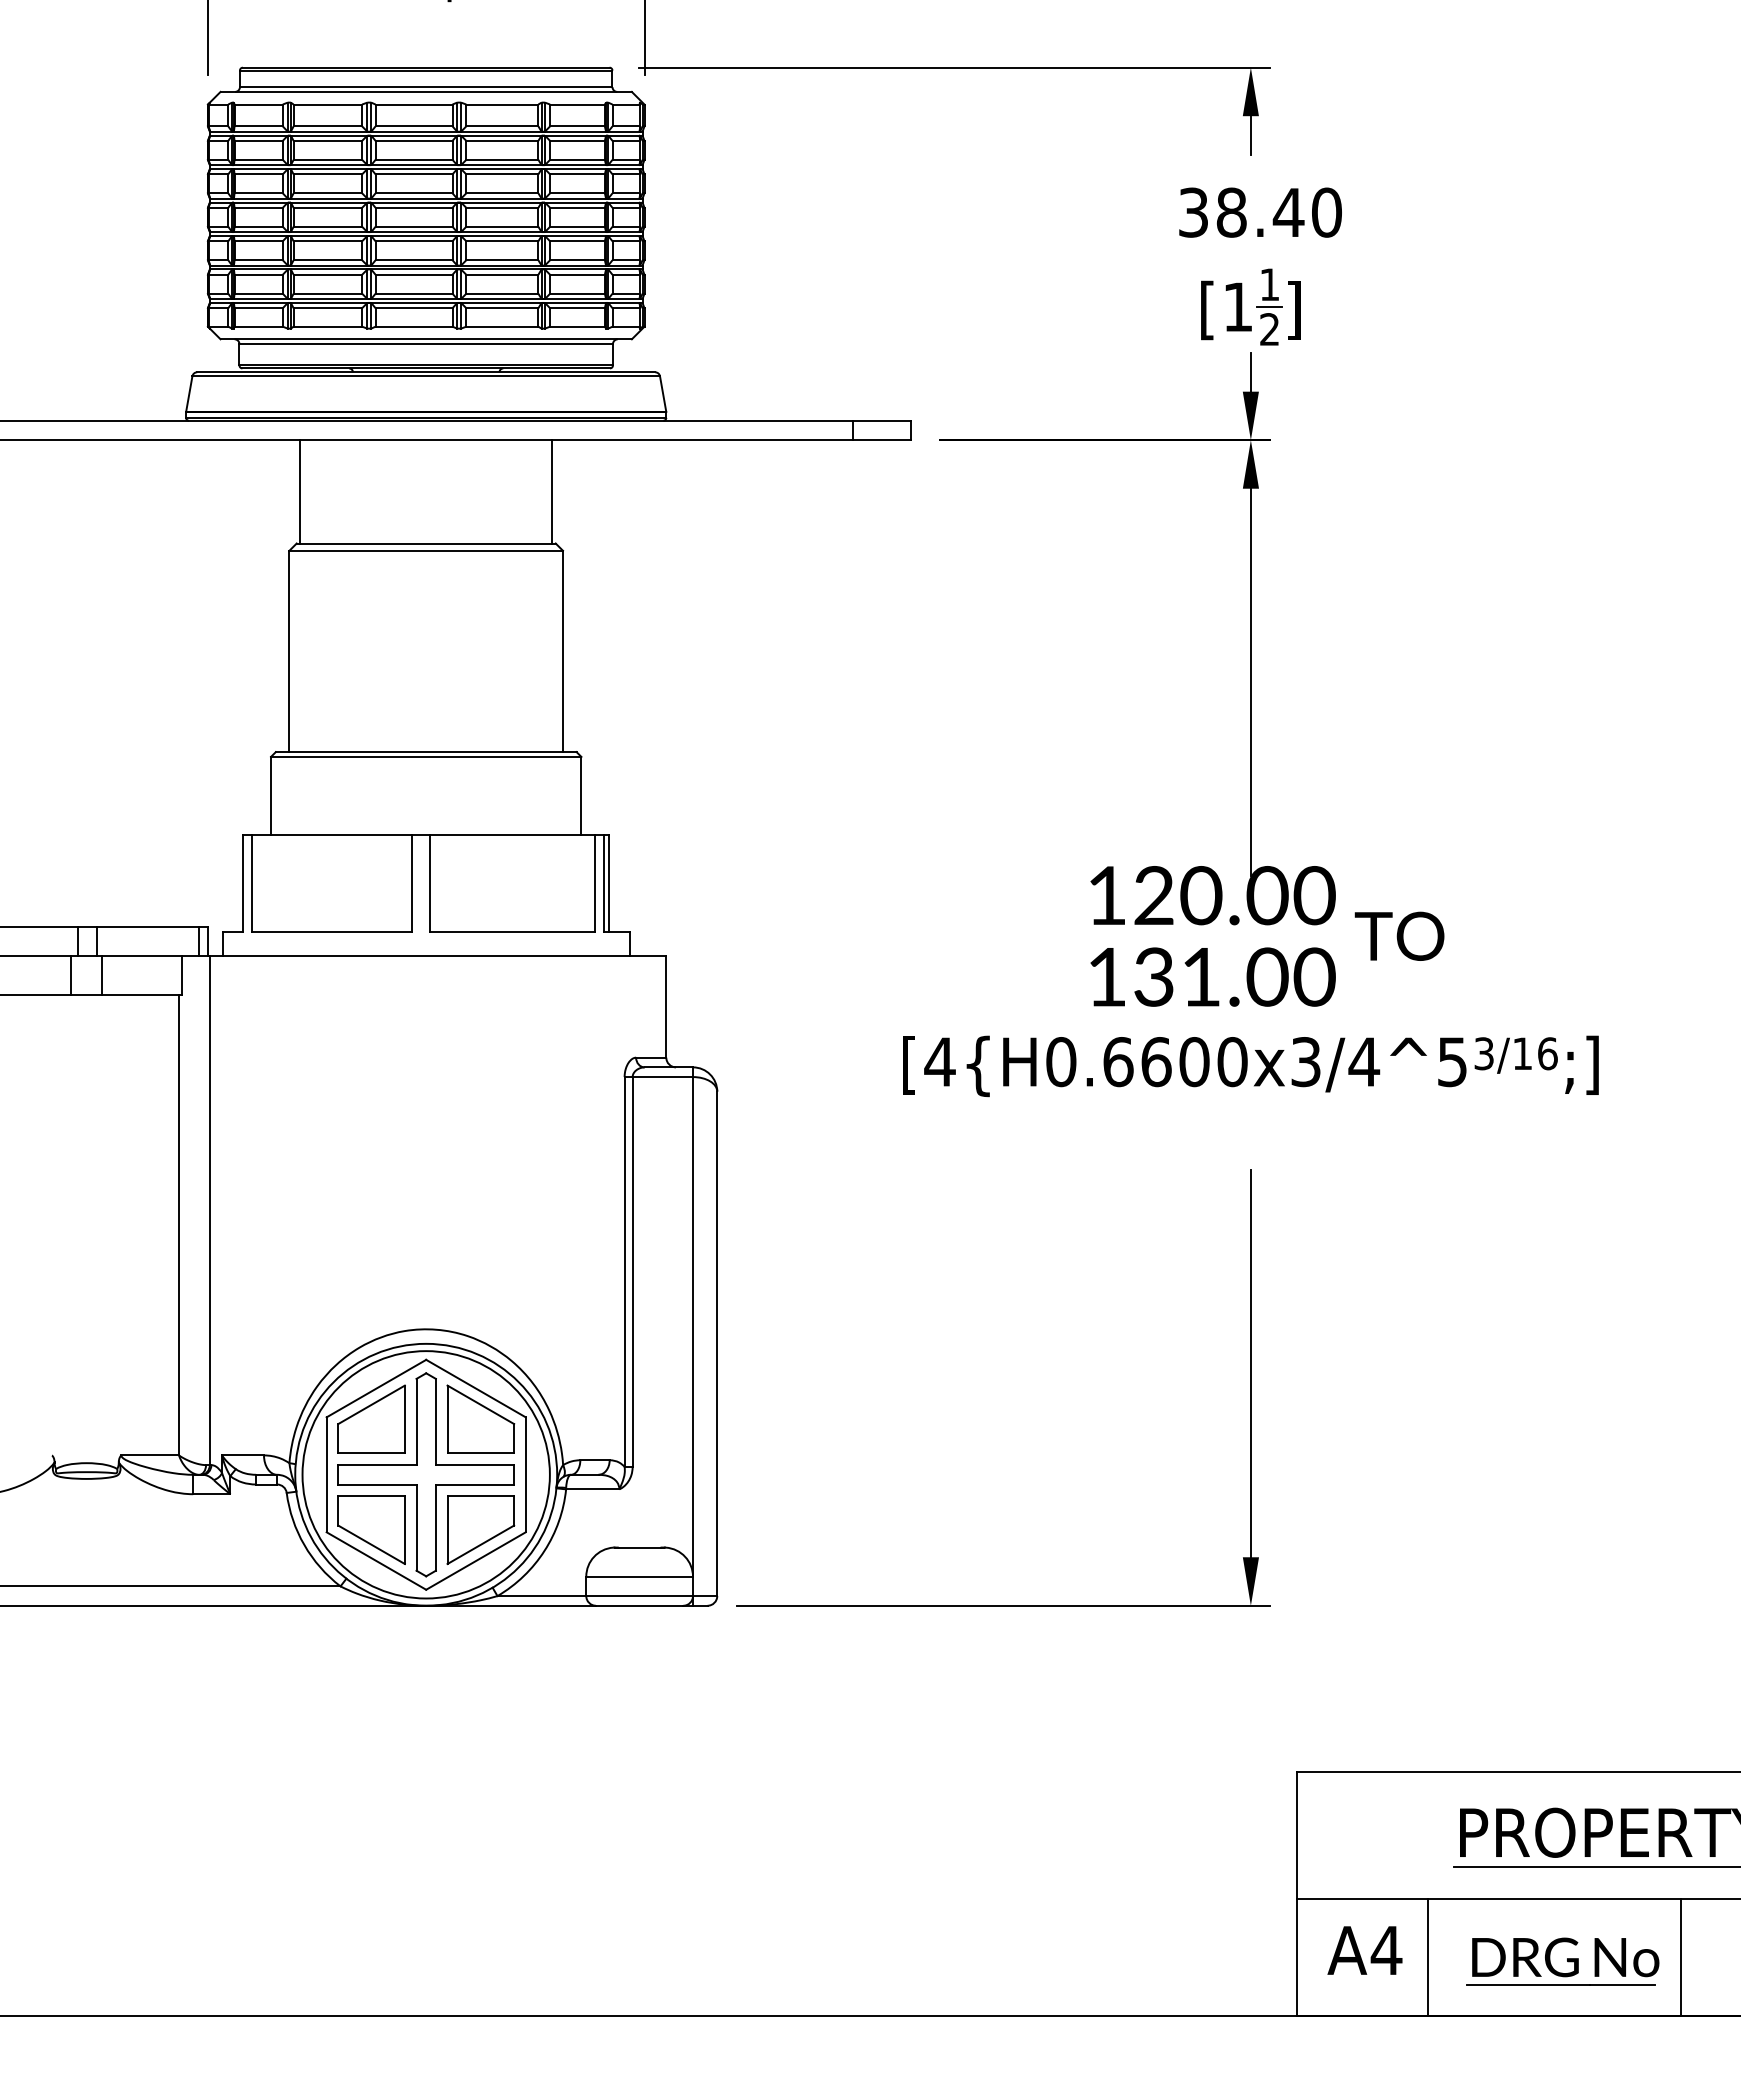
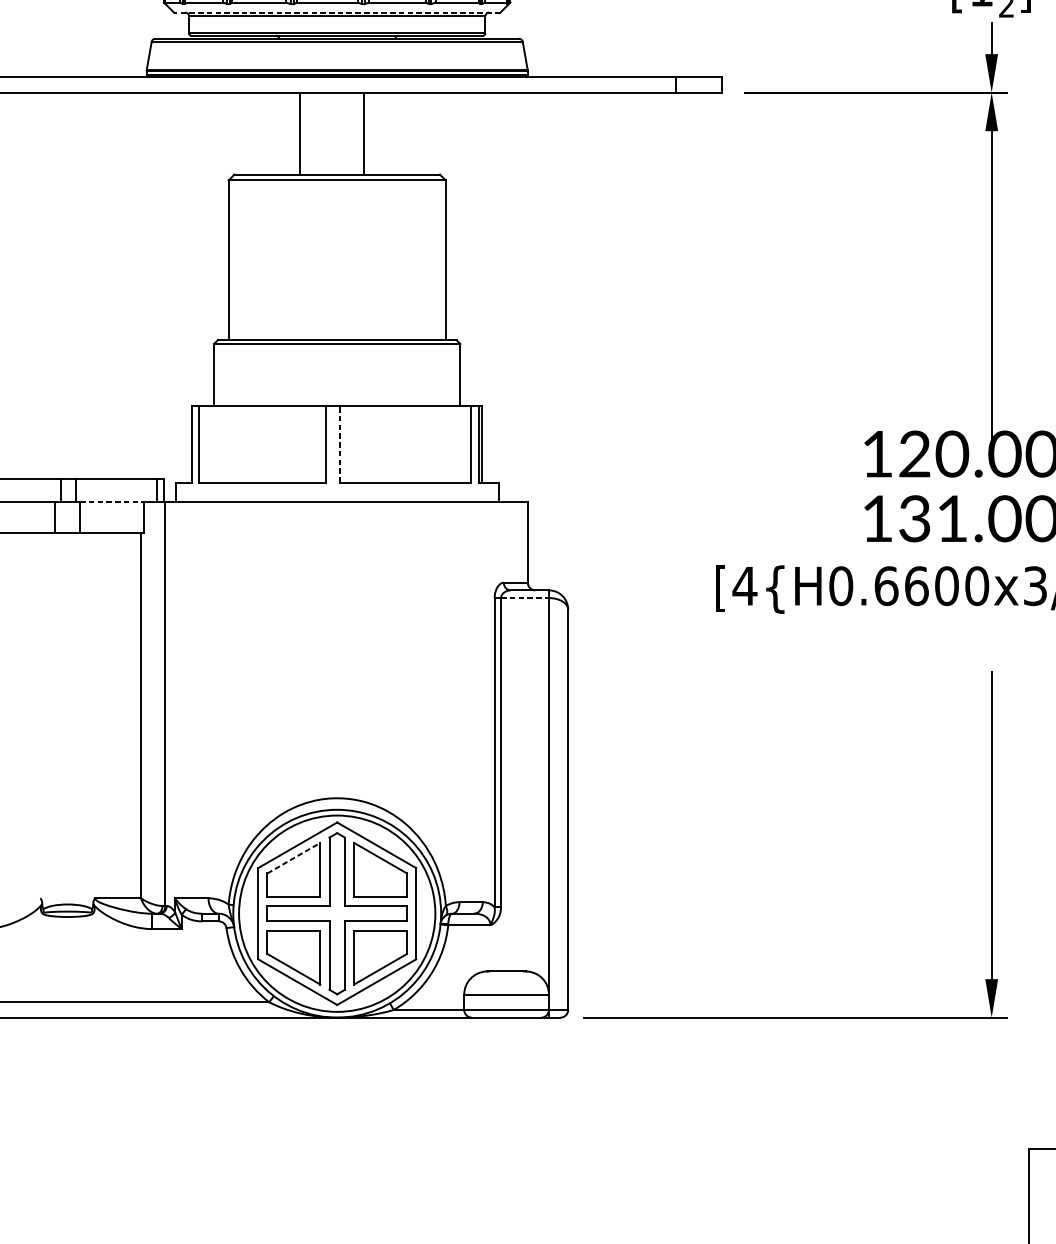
line: (426, 339) -> (337, 12), solid -> dashed
line: (300, 491) -> (300, 133), moved
line: (552, 491) -> (364, 133), moved
line: (429, 883) -> (339, 444), solid -> dashed
line: (142, 955) -> (112, 501), solid -> dashed
line: (663, 1077) -> (525, 598), solid -> dashed
line: (372, 1404) -> (294, 857), solid -> dashed

